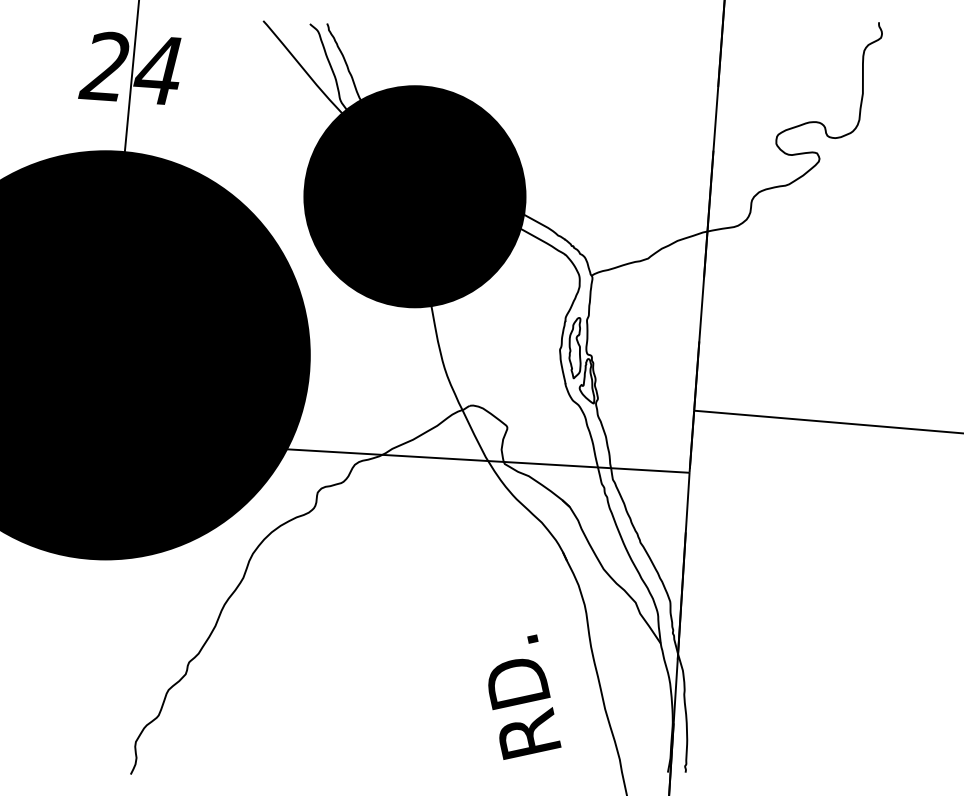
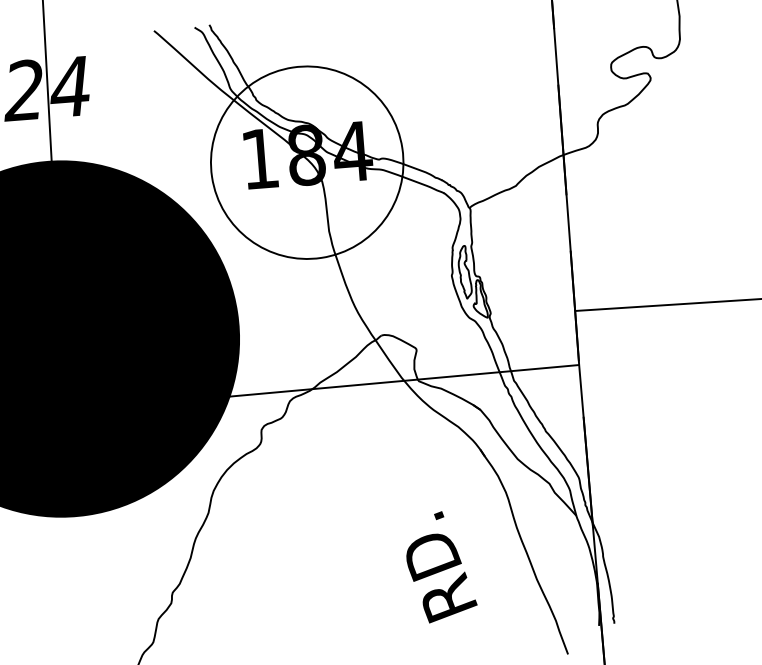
fill: (414, 196) -> (306, 162), removed
text: (524, 696) -> (439, 566), moved

